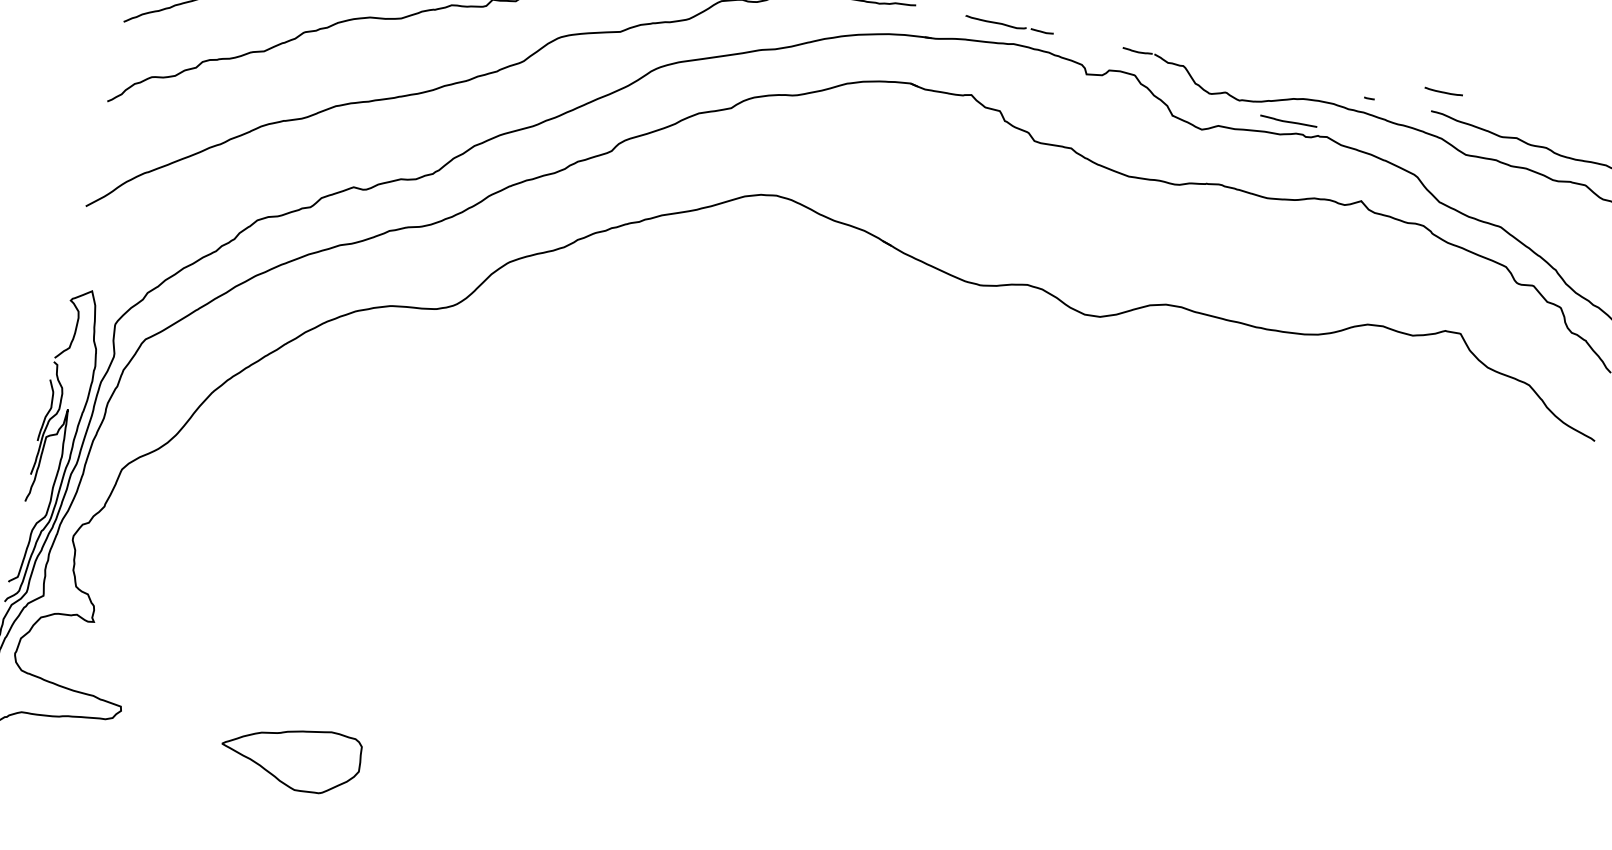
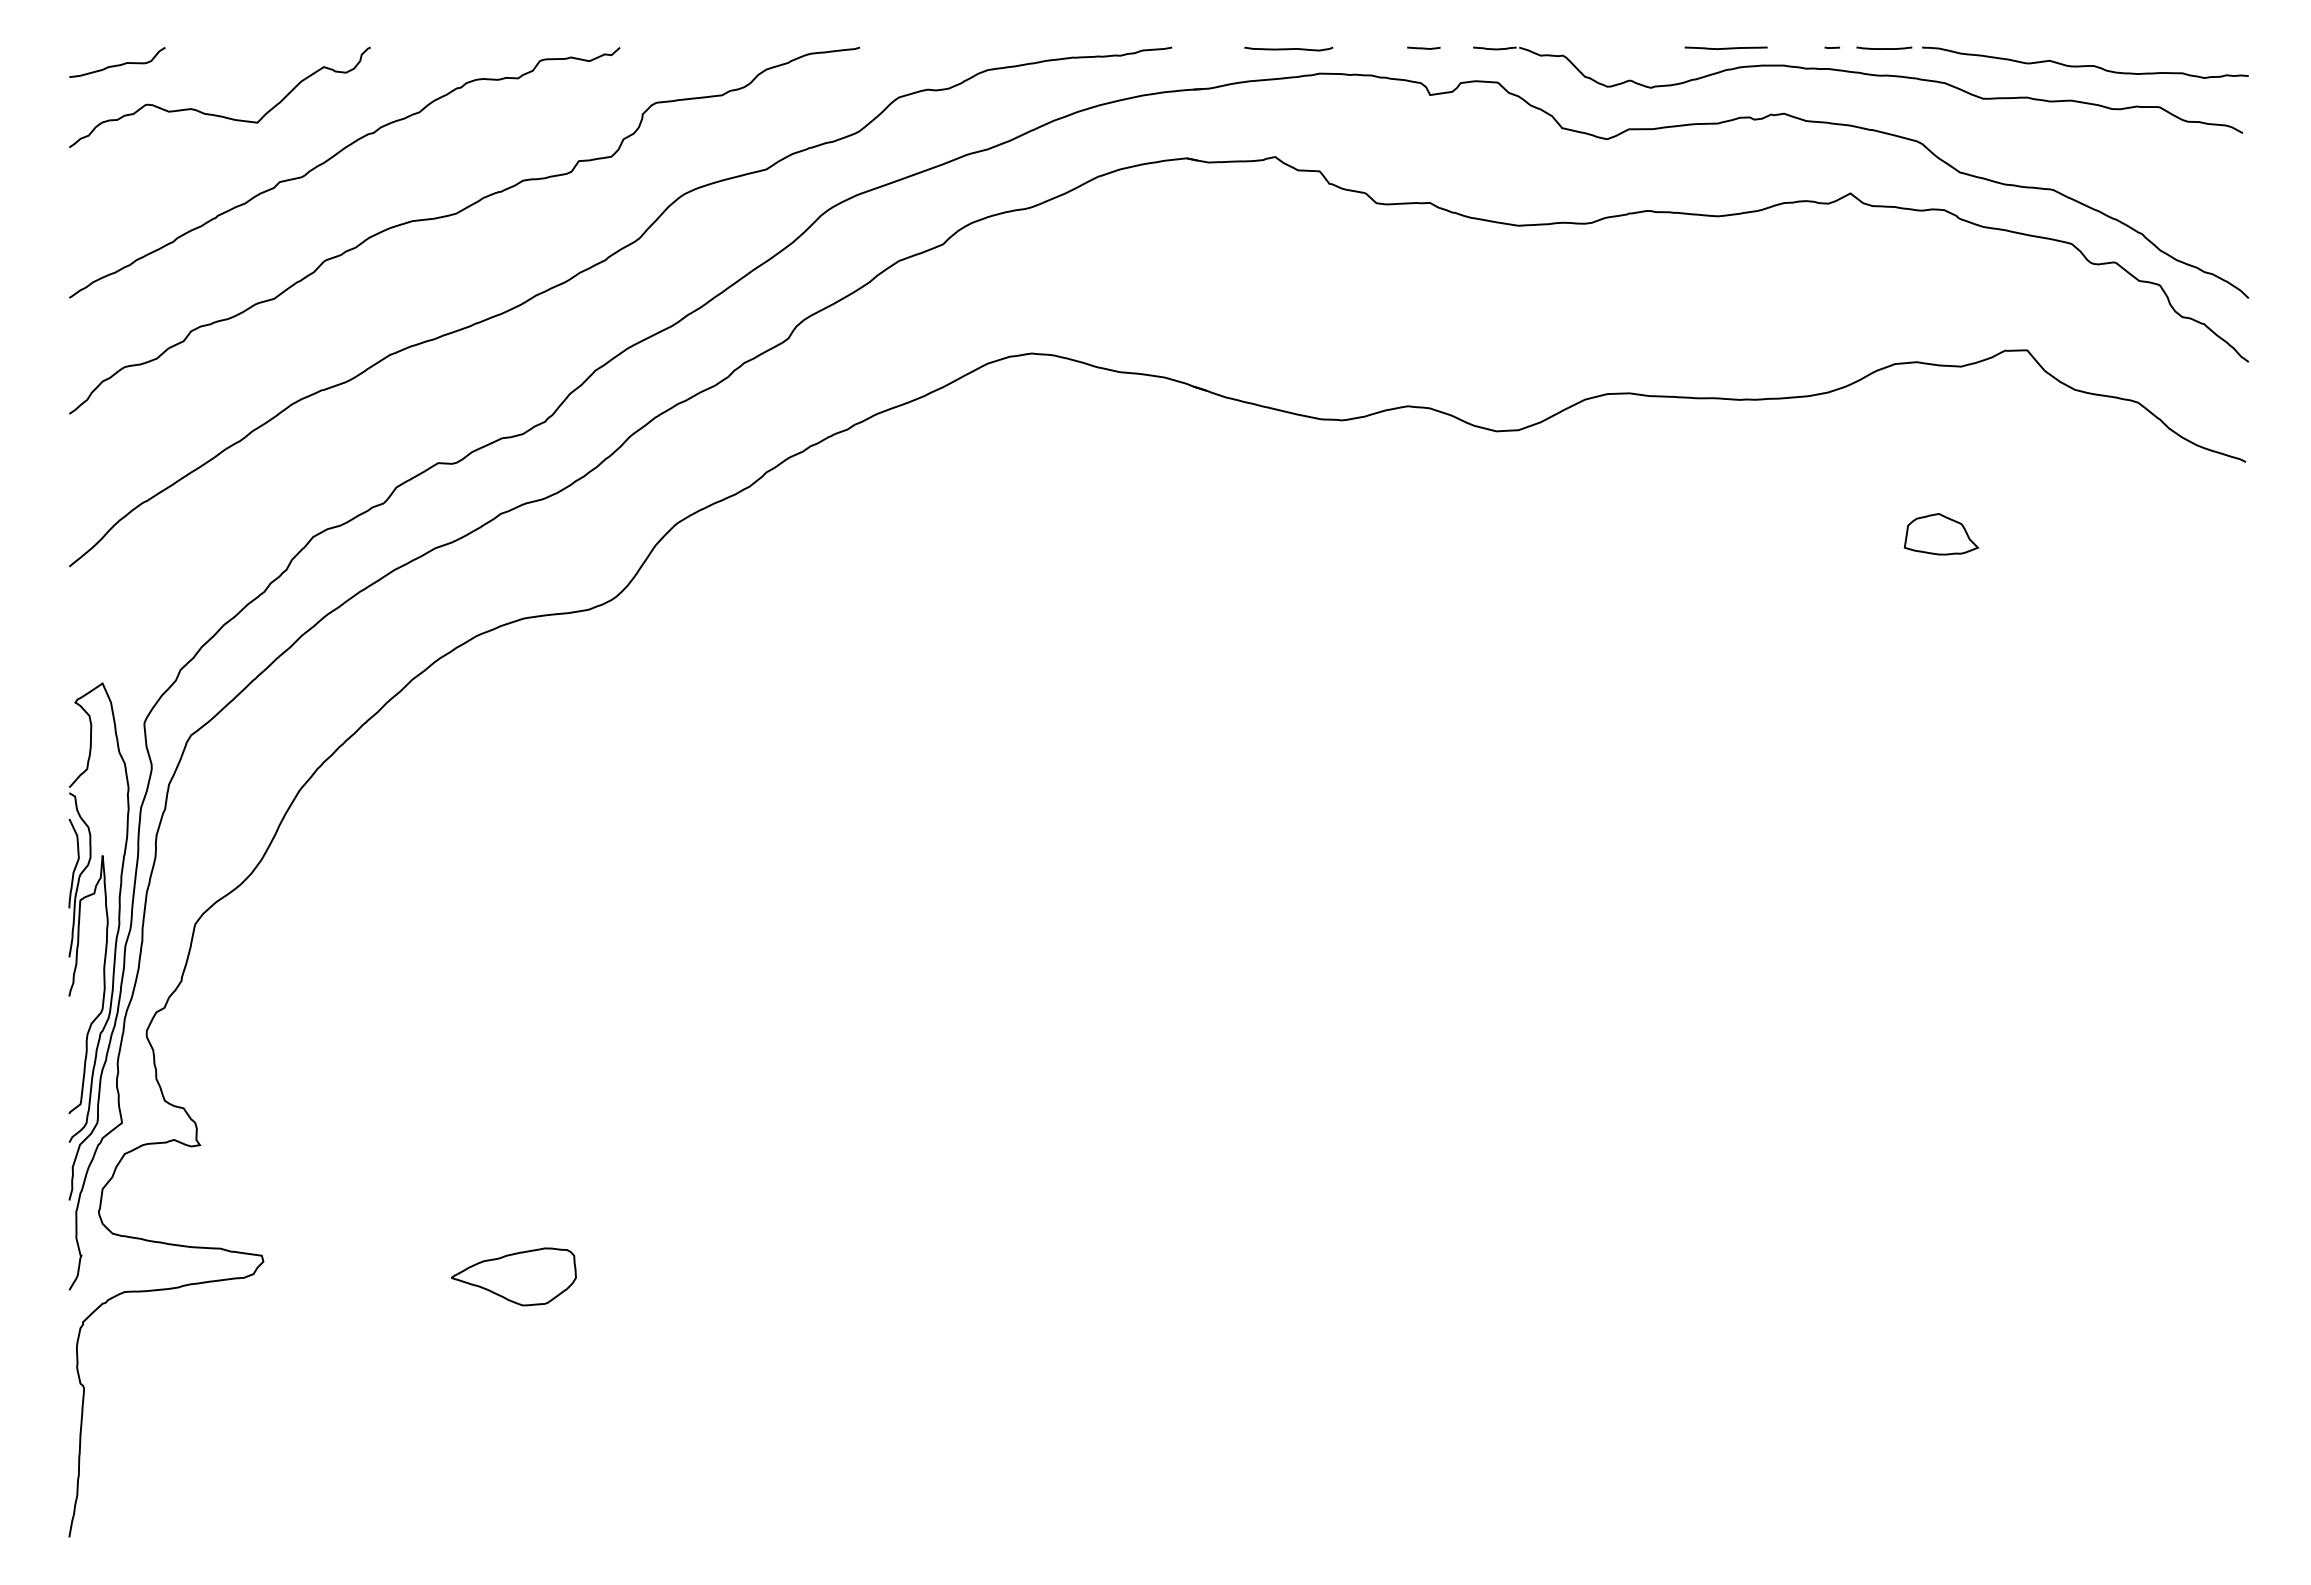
line: (1042, 31) -> (1423, 47), moved
curve: (1443, 92) -> (1884, 48), moved
curve: (1288, 121) -> (1725, 47), moved
part: (1375, 448) -> (1941, 534), added
part: (290, 756) -> (513, 1276), size x0.62

